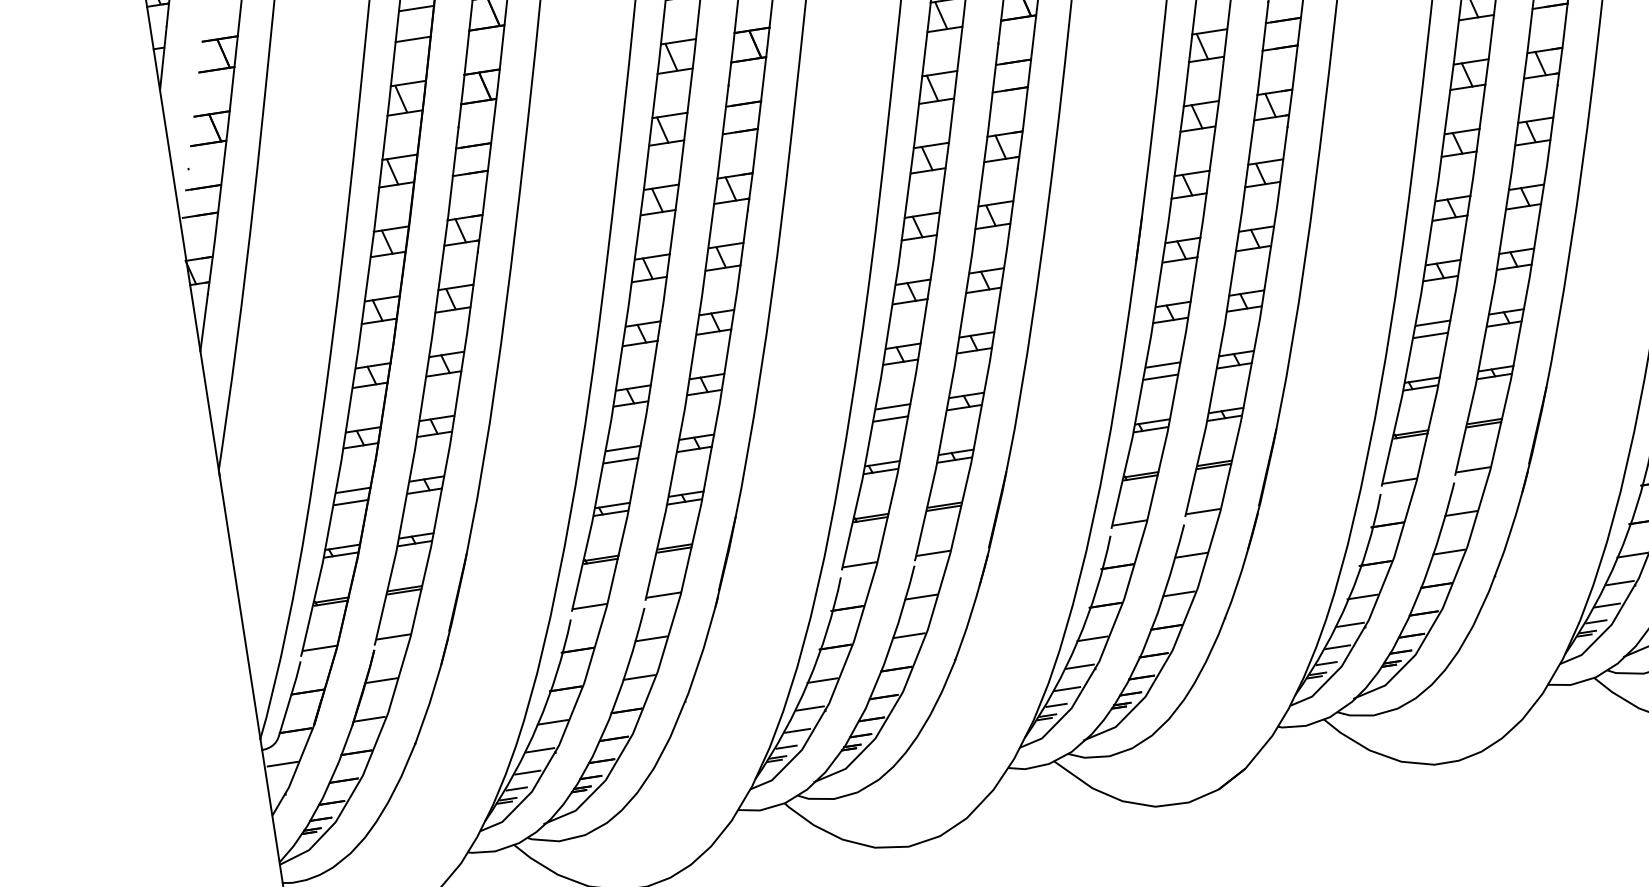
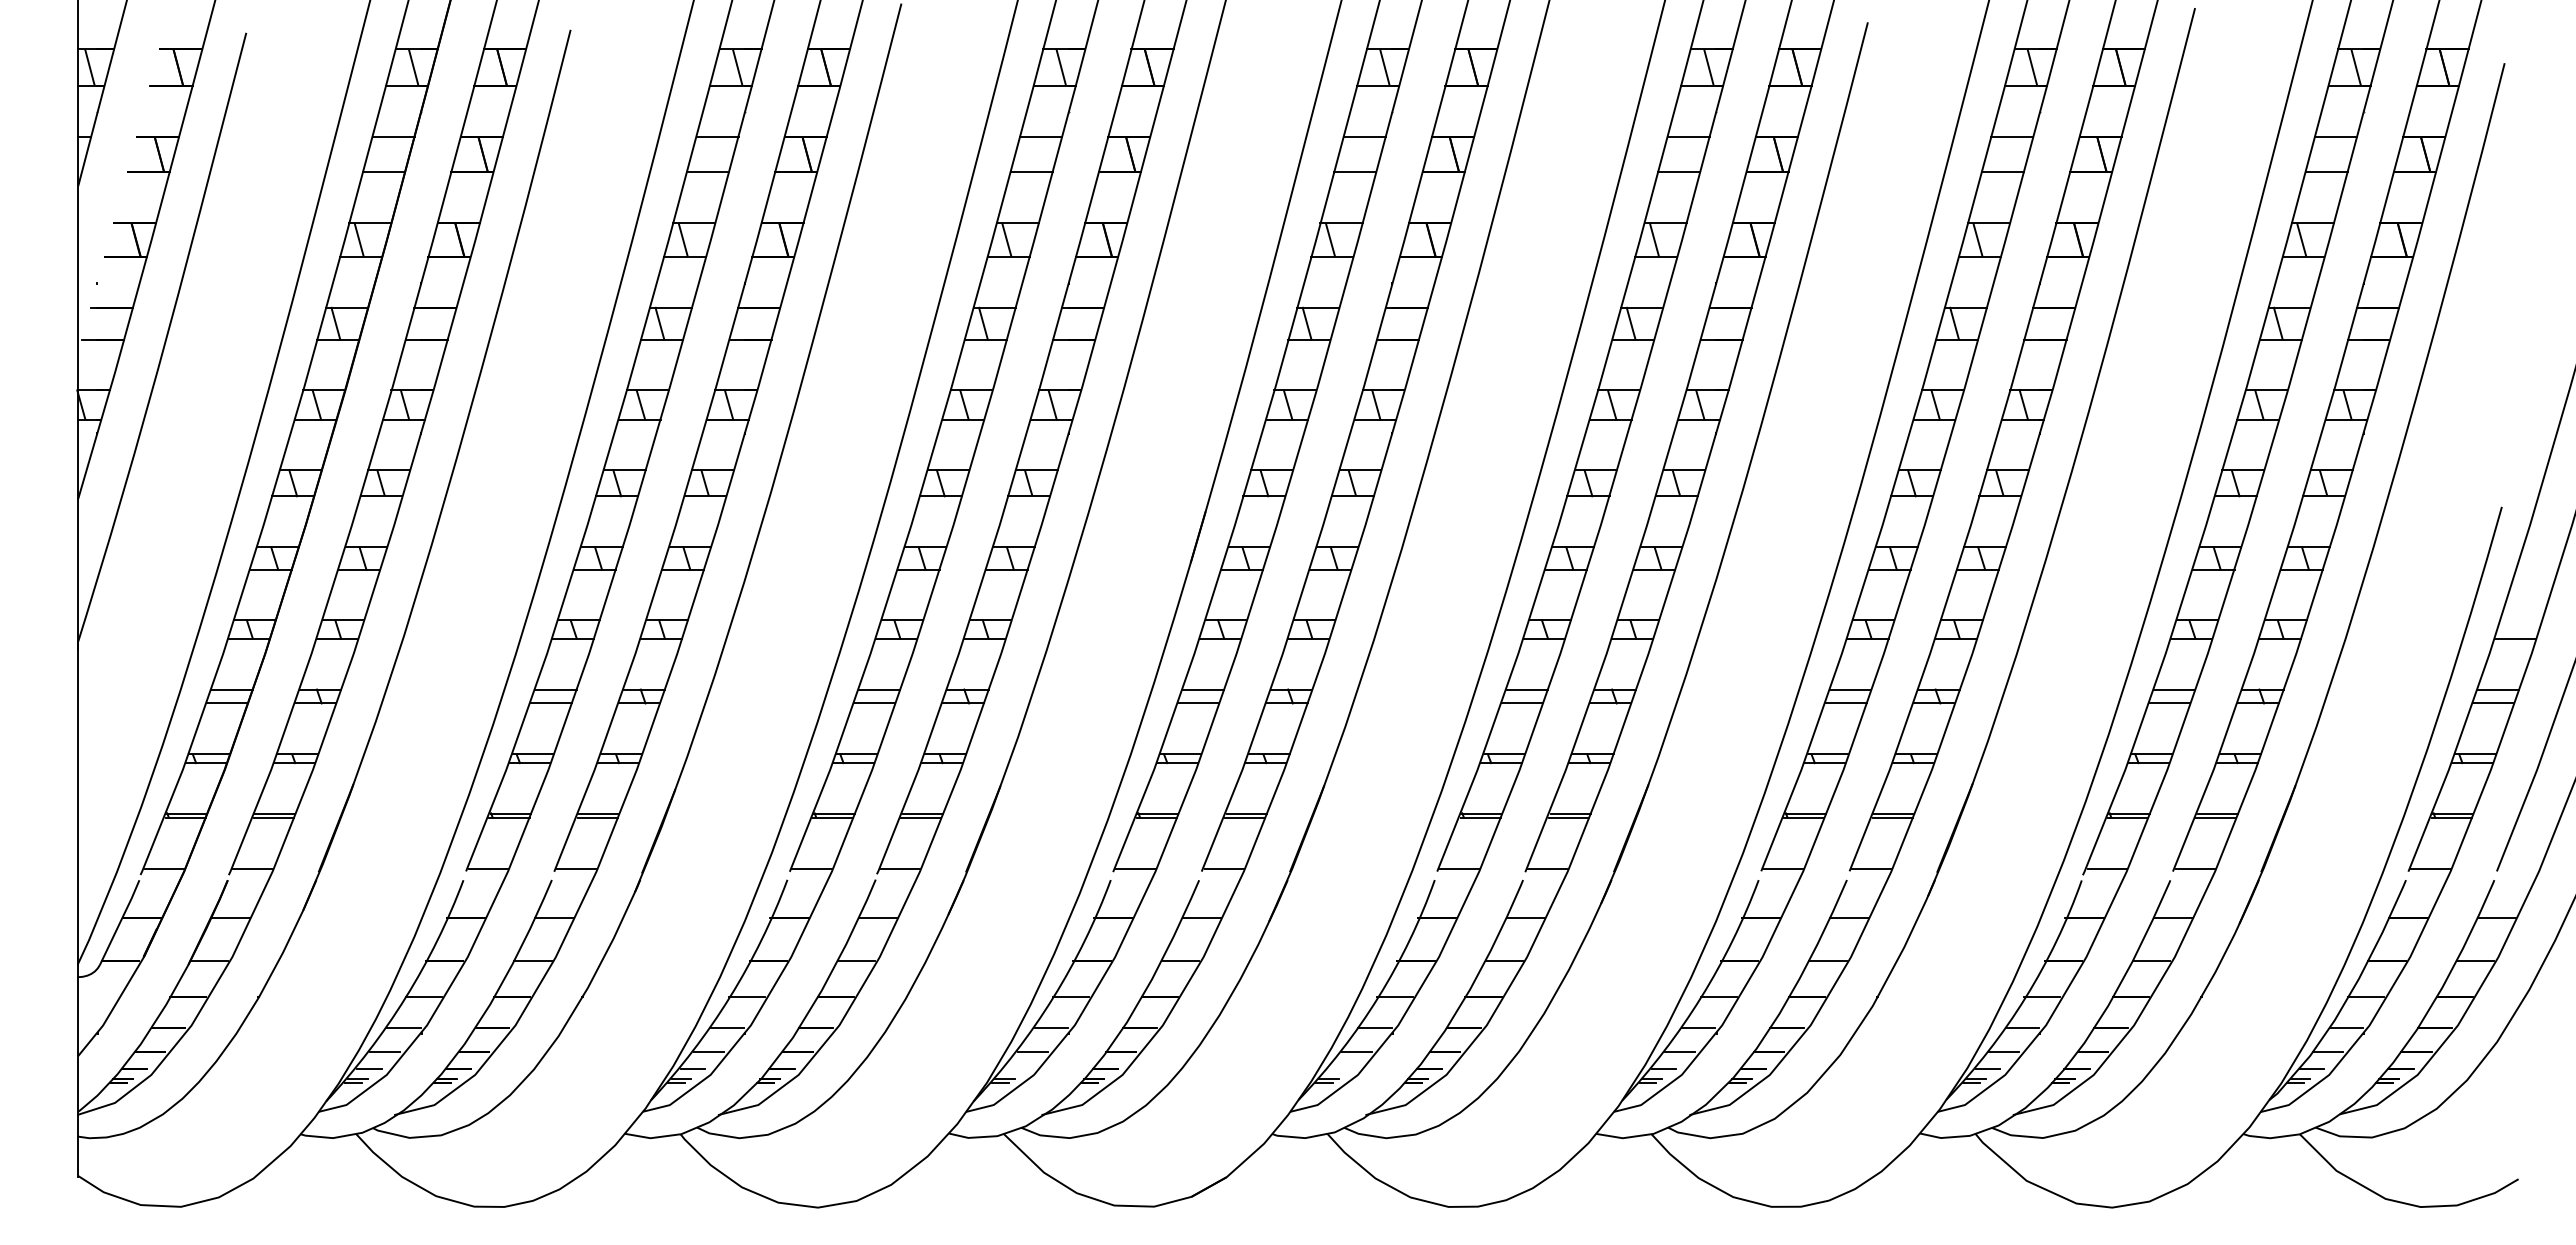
line: (1326, 663) -> (1340, 1068), removed
line: (1056, 705) -> (1016, 1068), removed
line: (282, 764) -> (99, 997), removed

